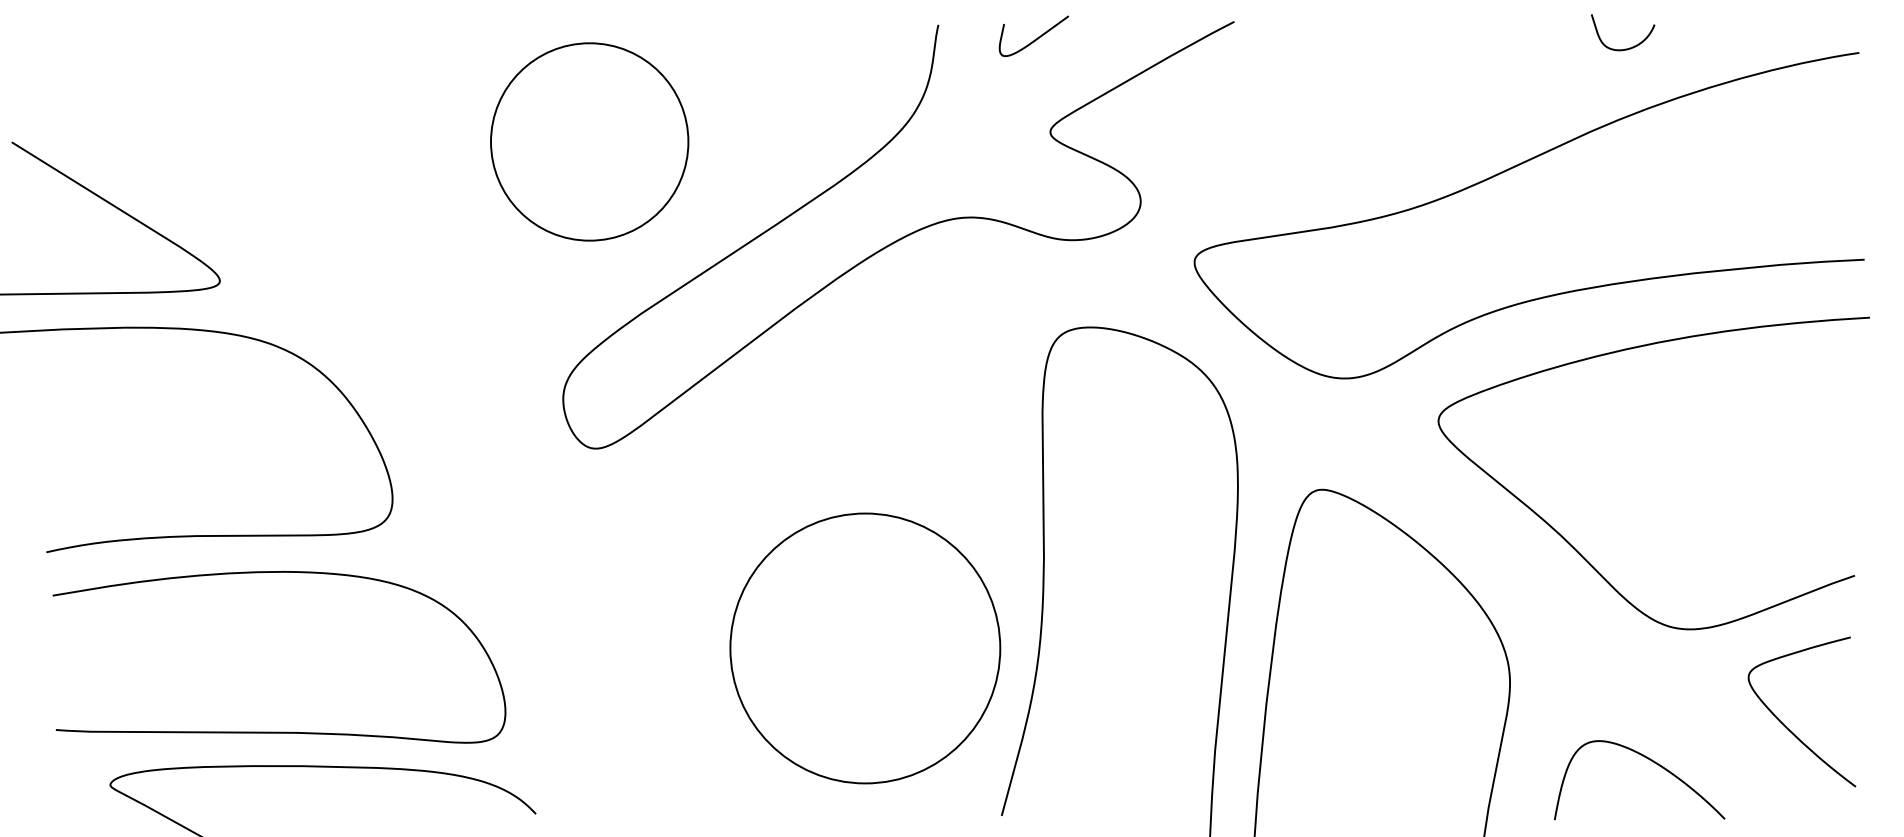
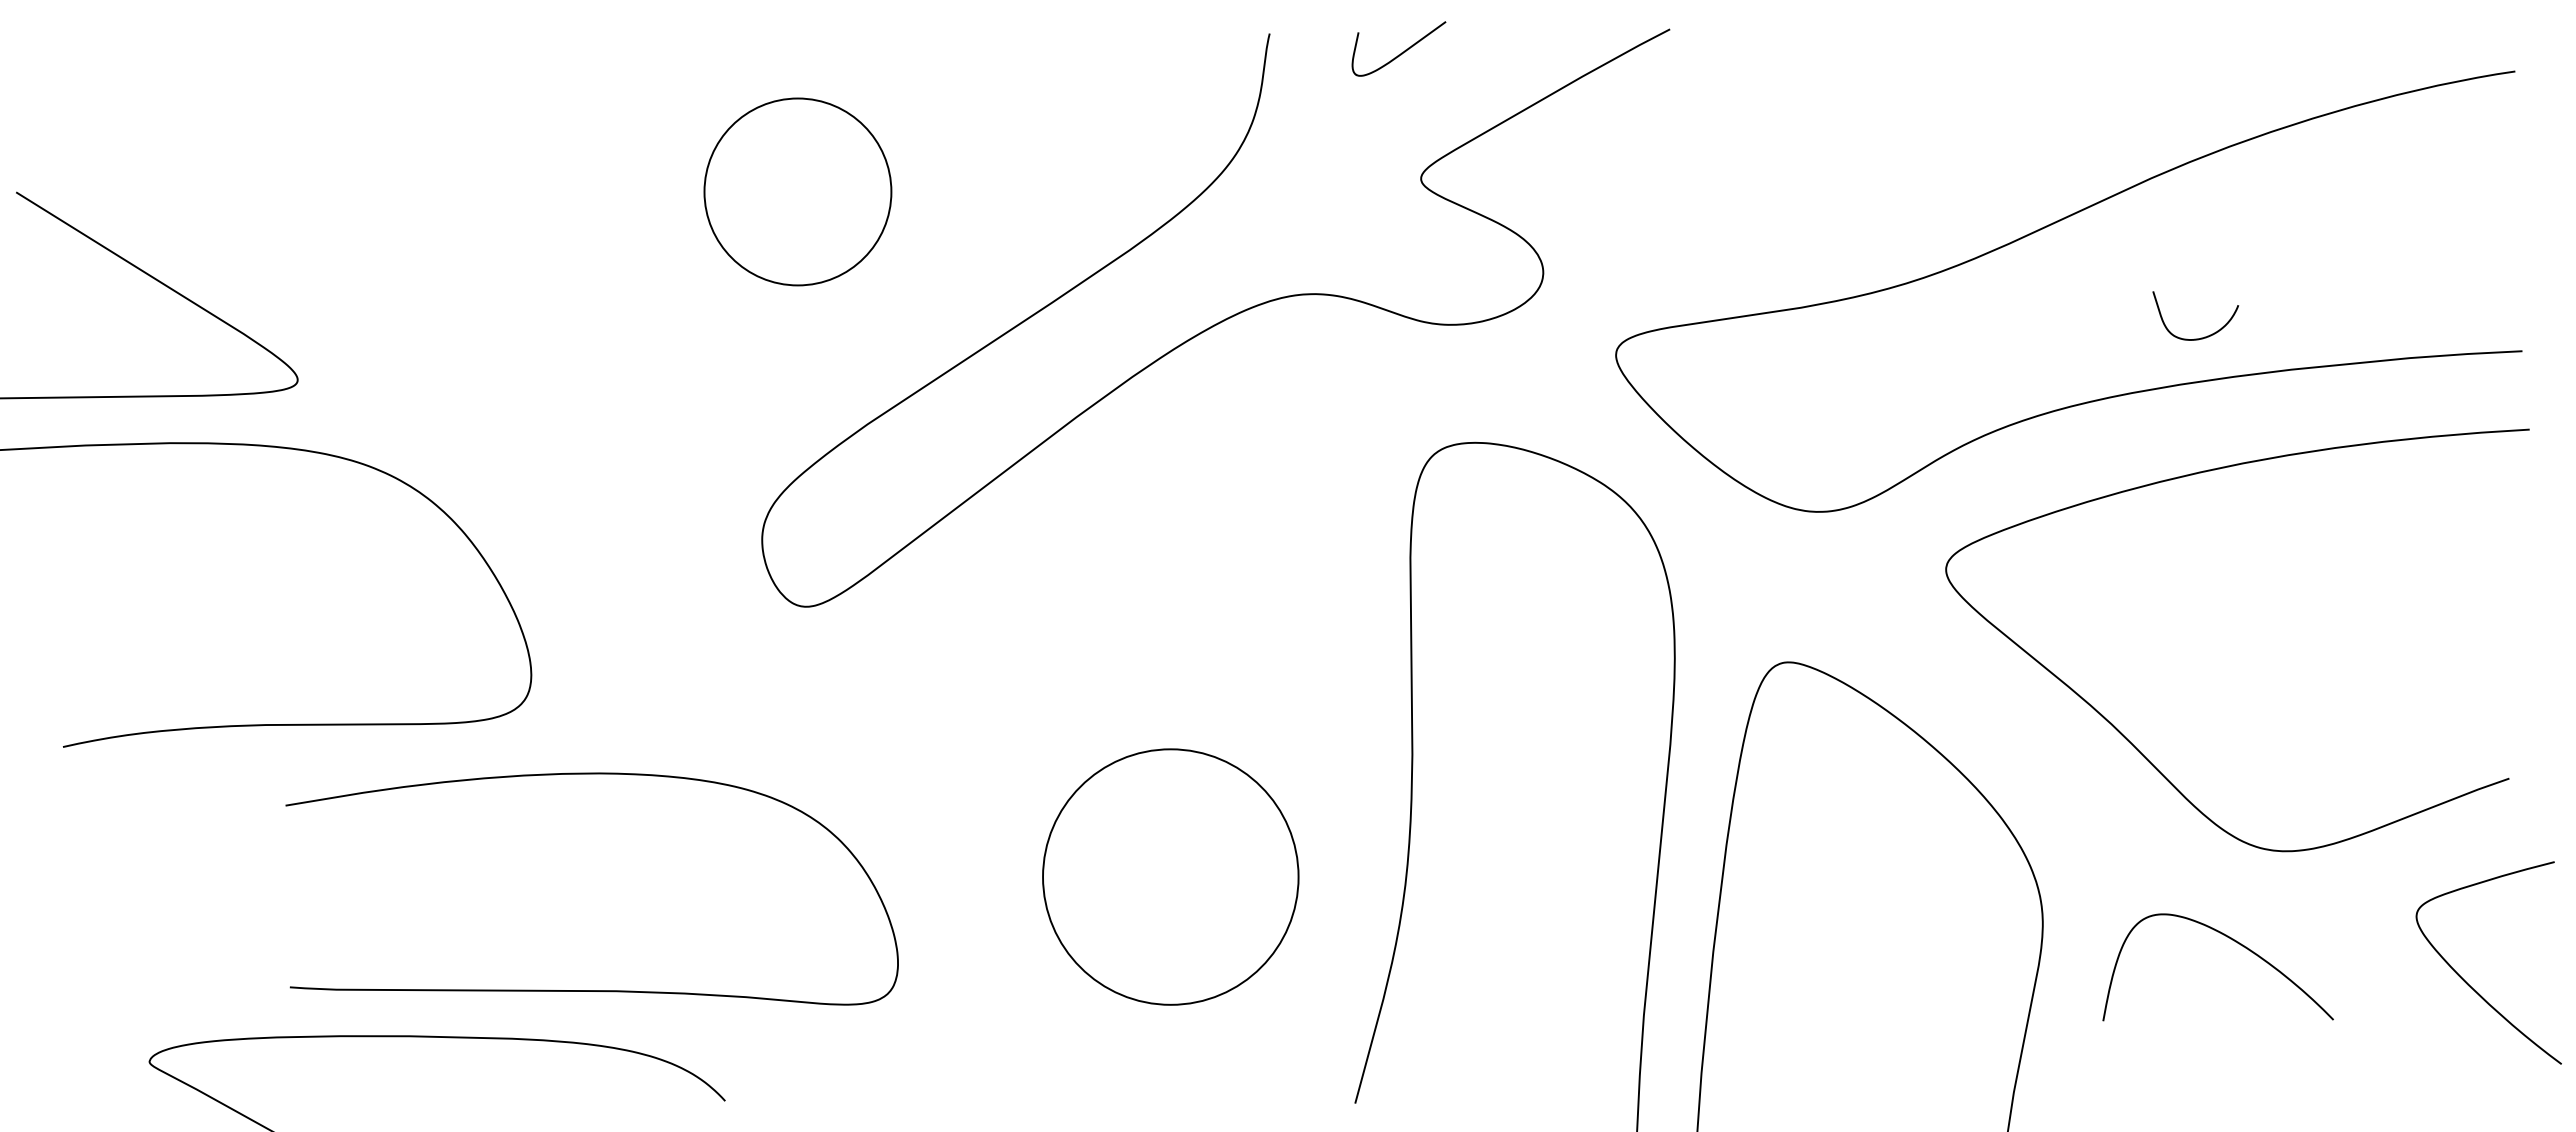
curve: (1627, 48) -> (2201, 337), moved
circle: (589, 141) -> (797, 191), size x0.7
circle: (865, 648) -> (1170, 876), size x0.7
curve: (1786, 726) -> (2467, 982), moved
curve: (278, 732) -> (591, 990), moved
curve: (1652, 761) -> (2235, 942), moved

